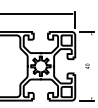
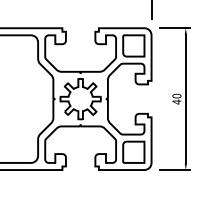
line: (91, 66) -> (185, 99), added

